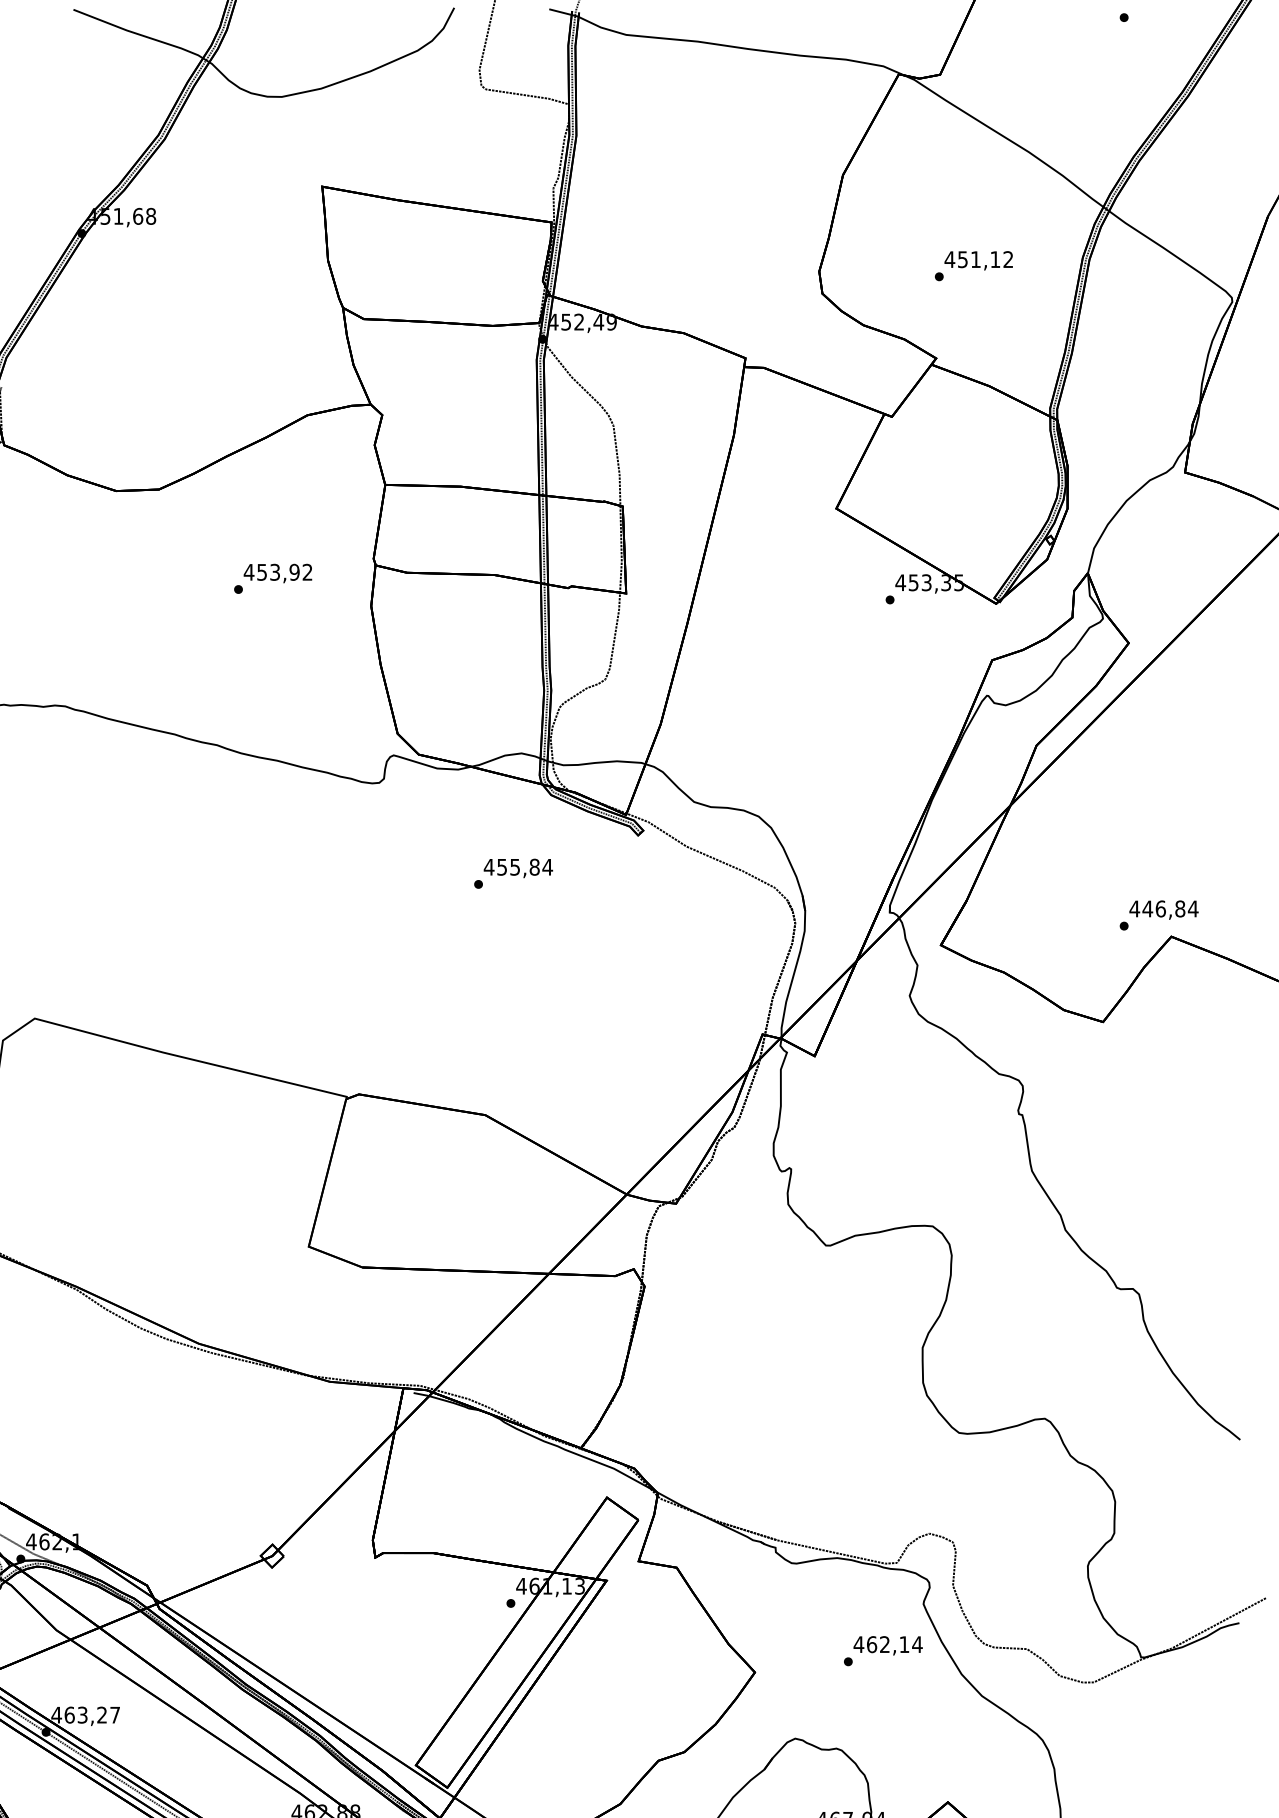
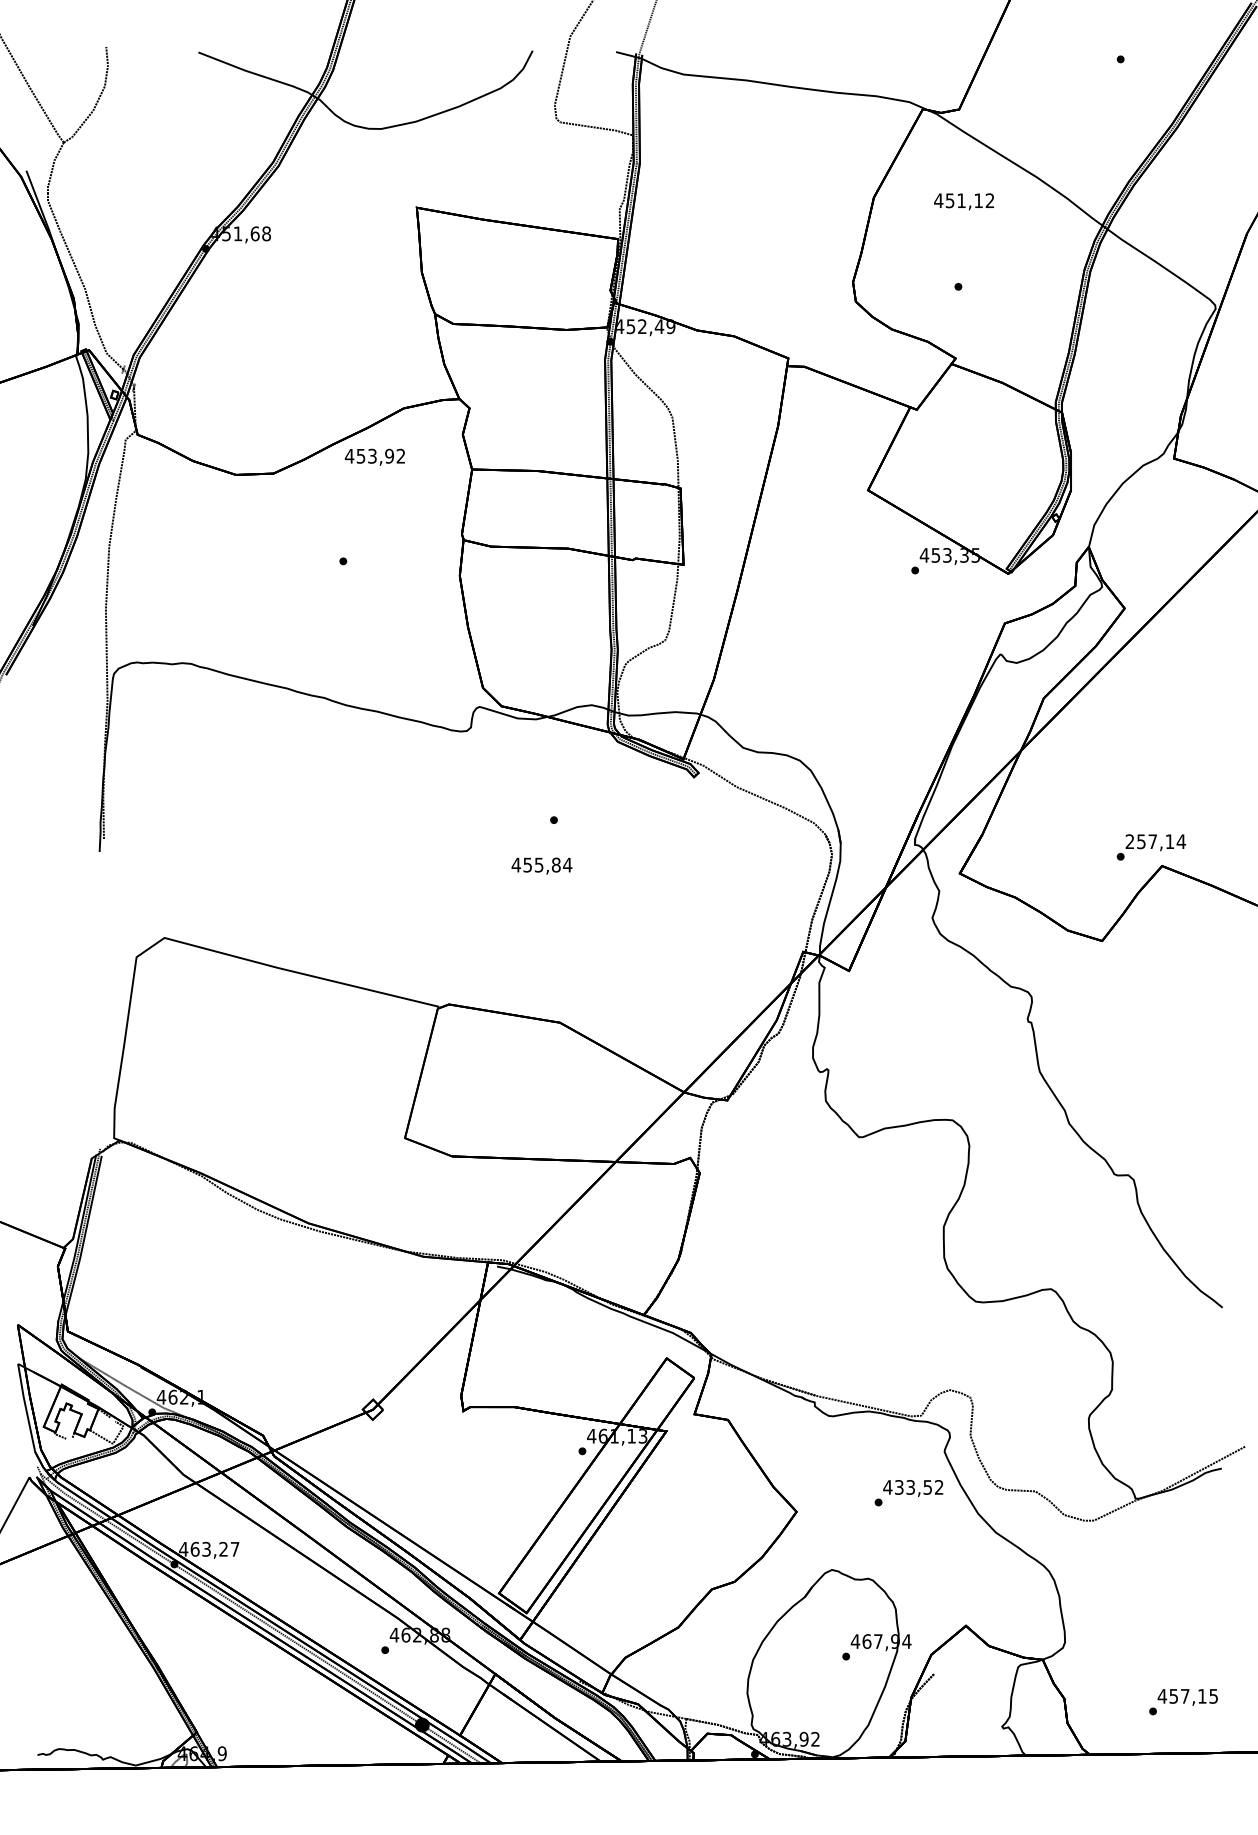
text: (978, 260) -> (963, 201), moved
text: (277, 572) -> (374, 456), moved
text: (517, 867) -> (541, 865), moved
text: (1156, 908) -> (1149, 841), 446,84 -> 257,14
text: (894, 1644) -> (919, 1487), 462,14 -> 433,52

